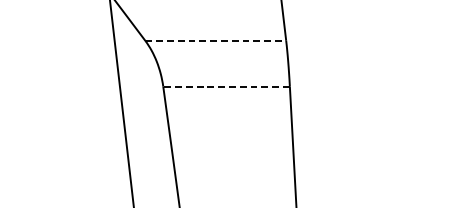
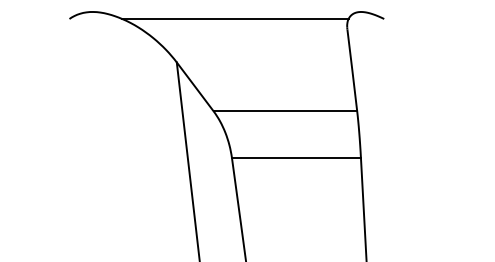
line: (215, 40) -> (285, 111), dashed -> solid
line: (225, 87) -> (295, 158), dashed -> solid

